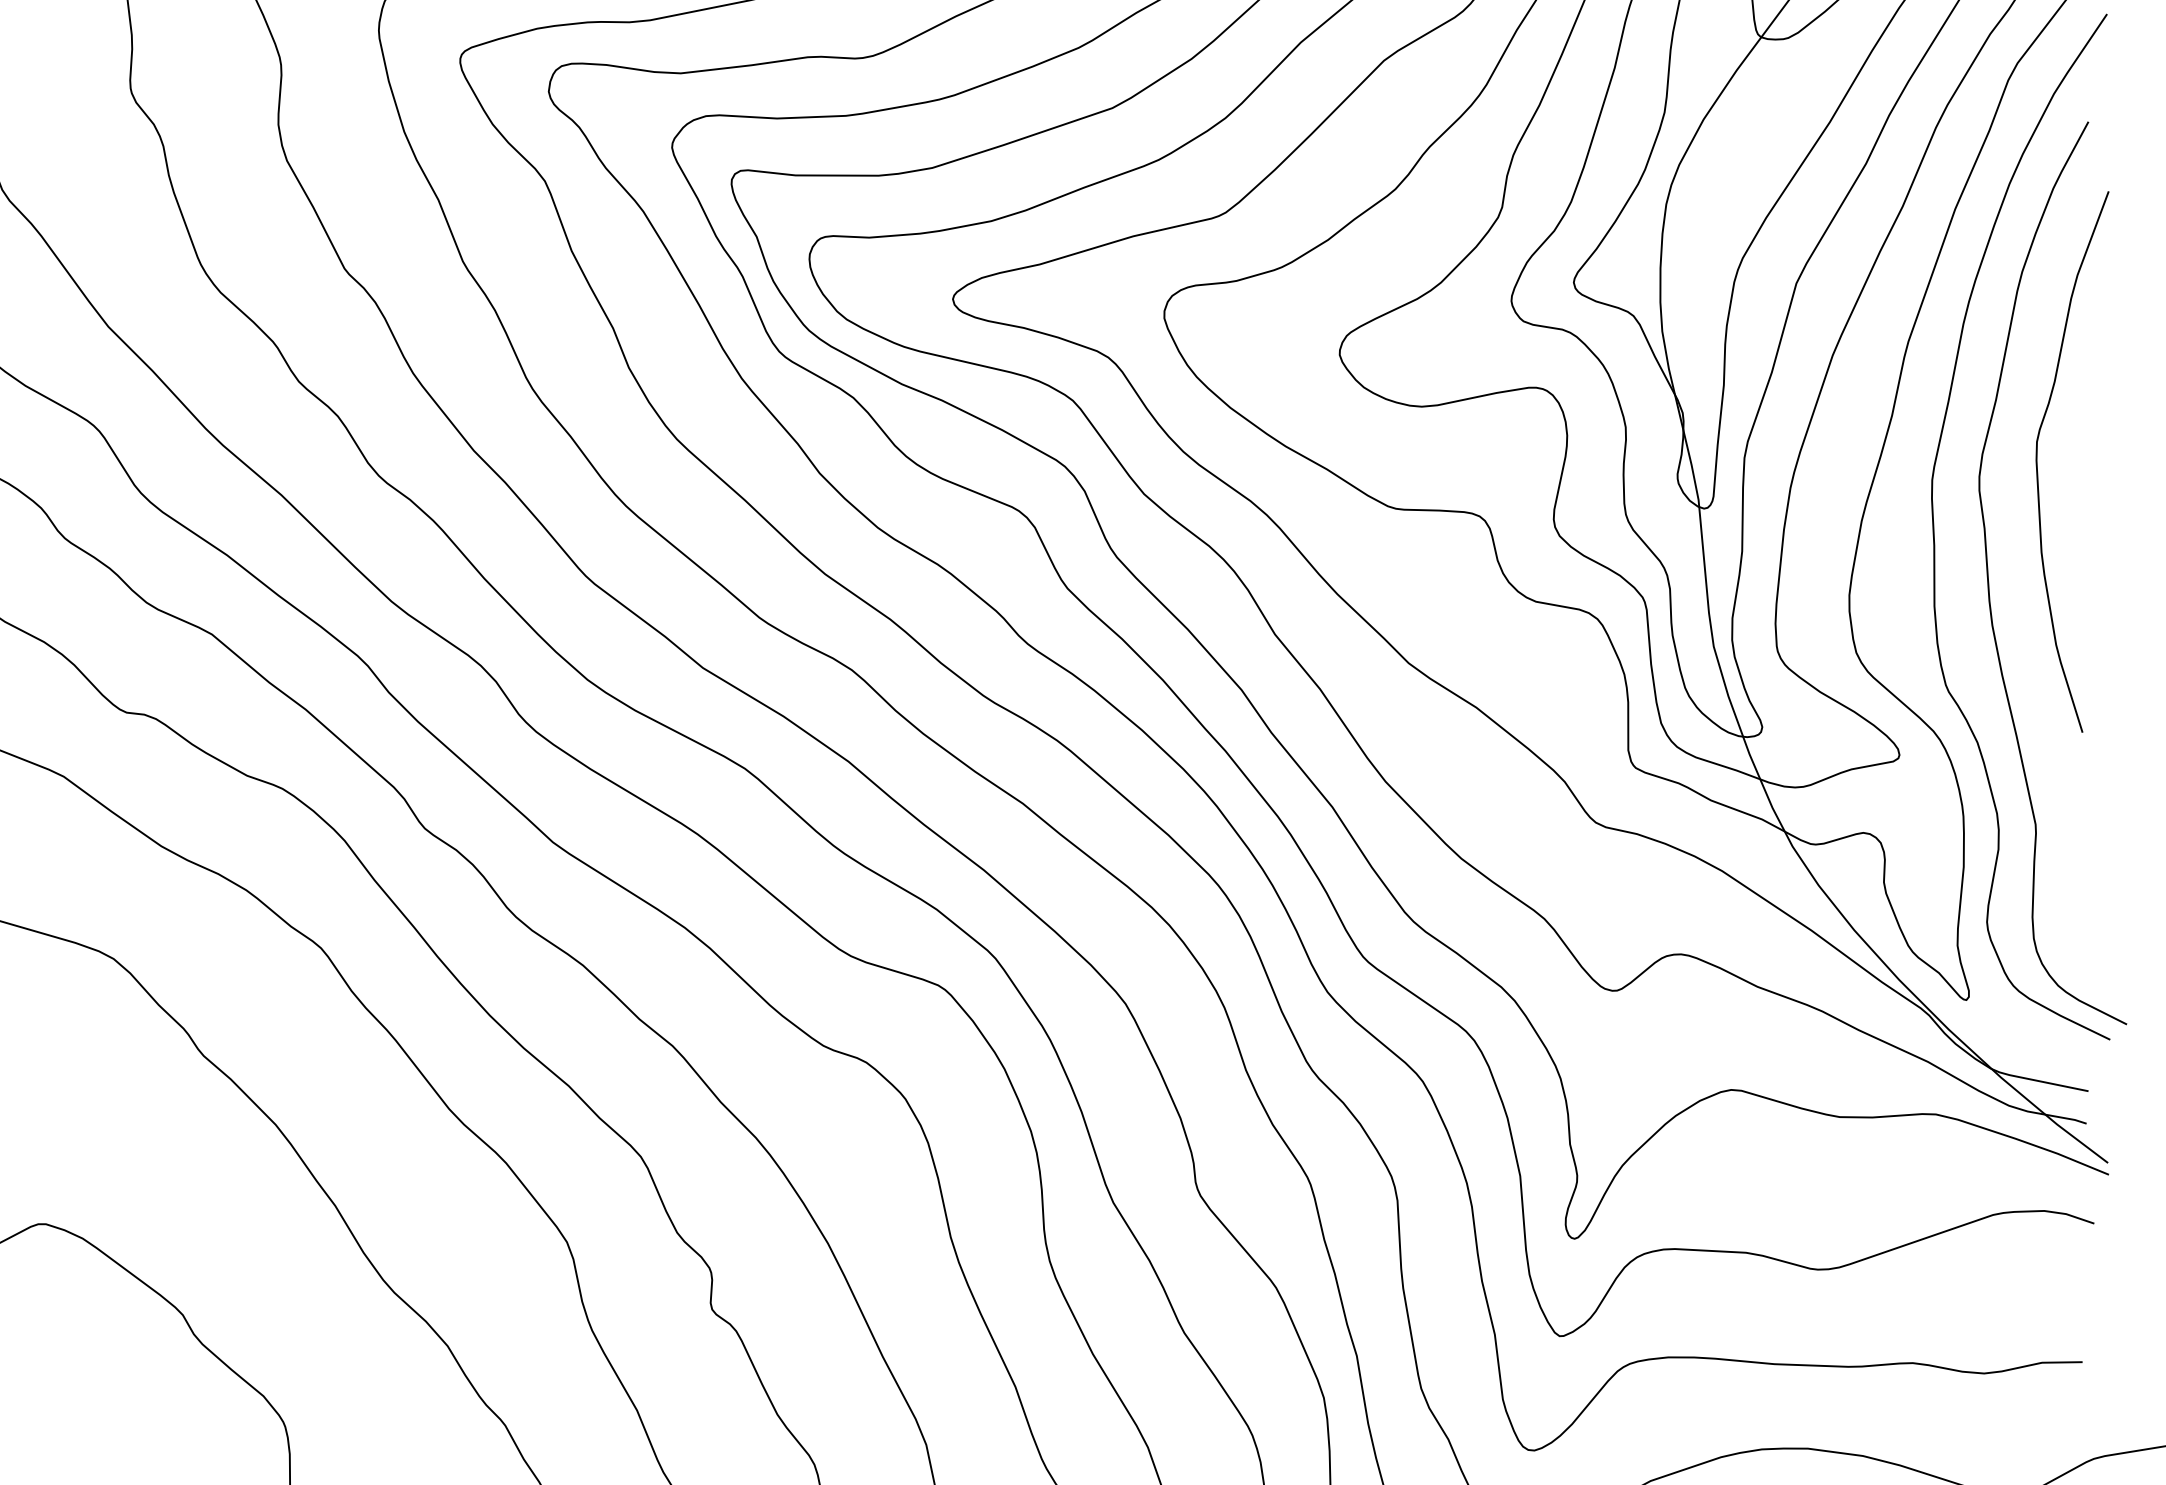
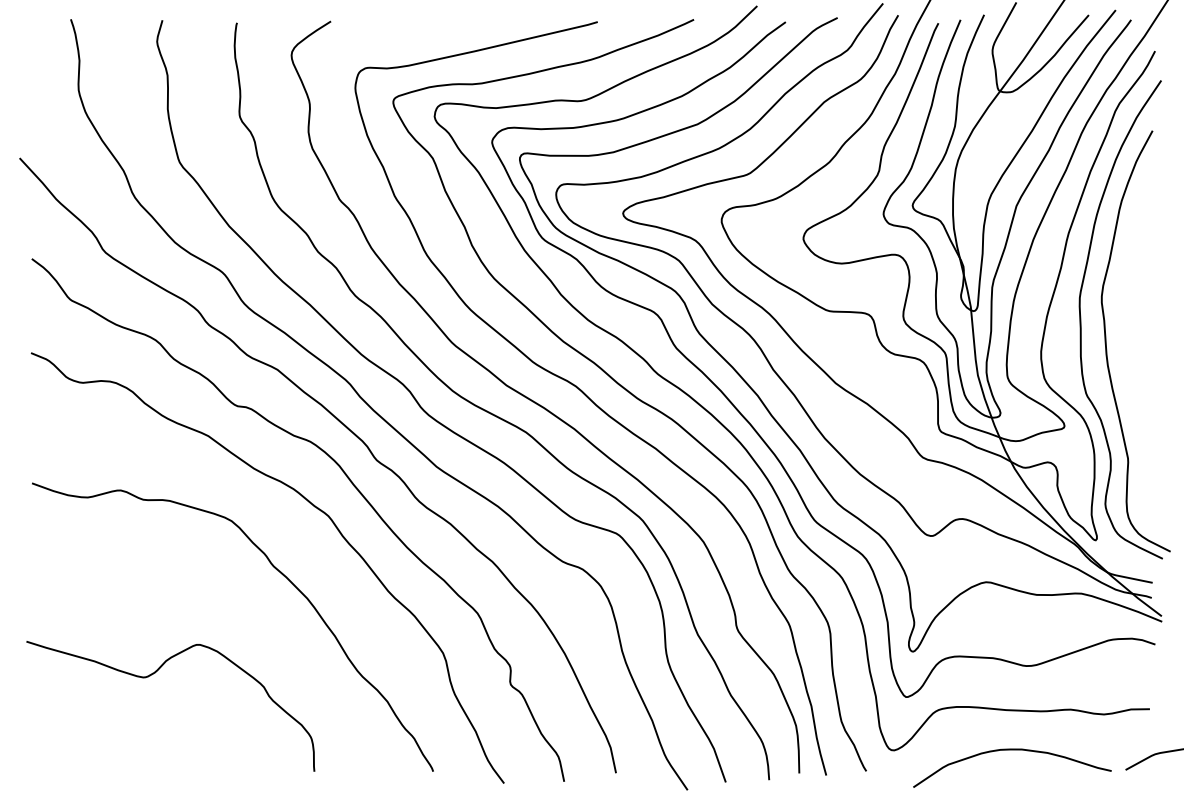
curve: (2038, 462) -> (1129, 289), removed

